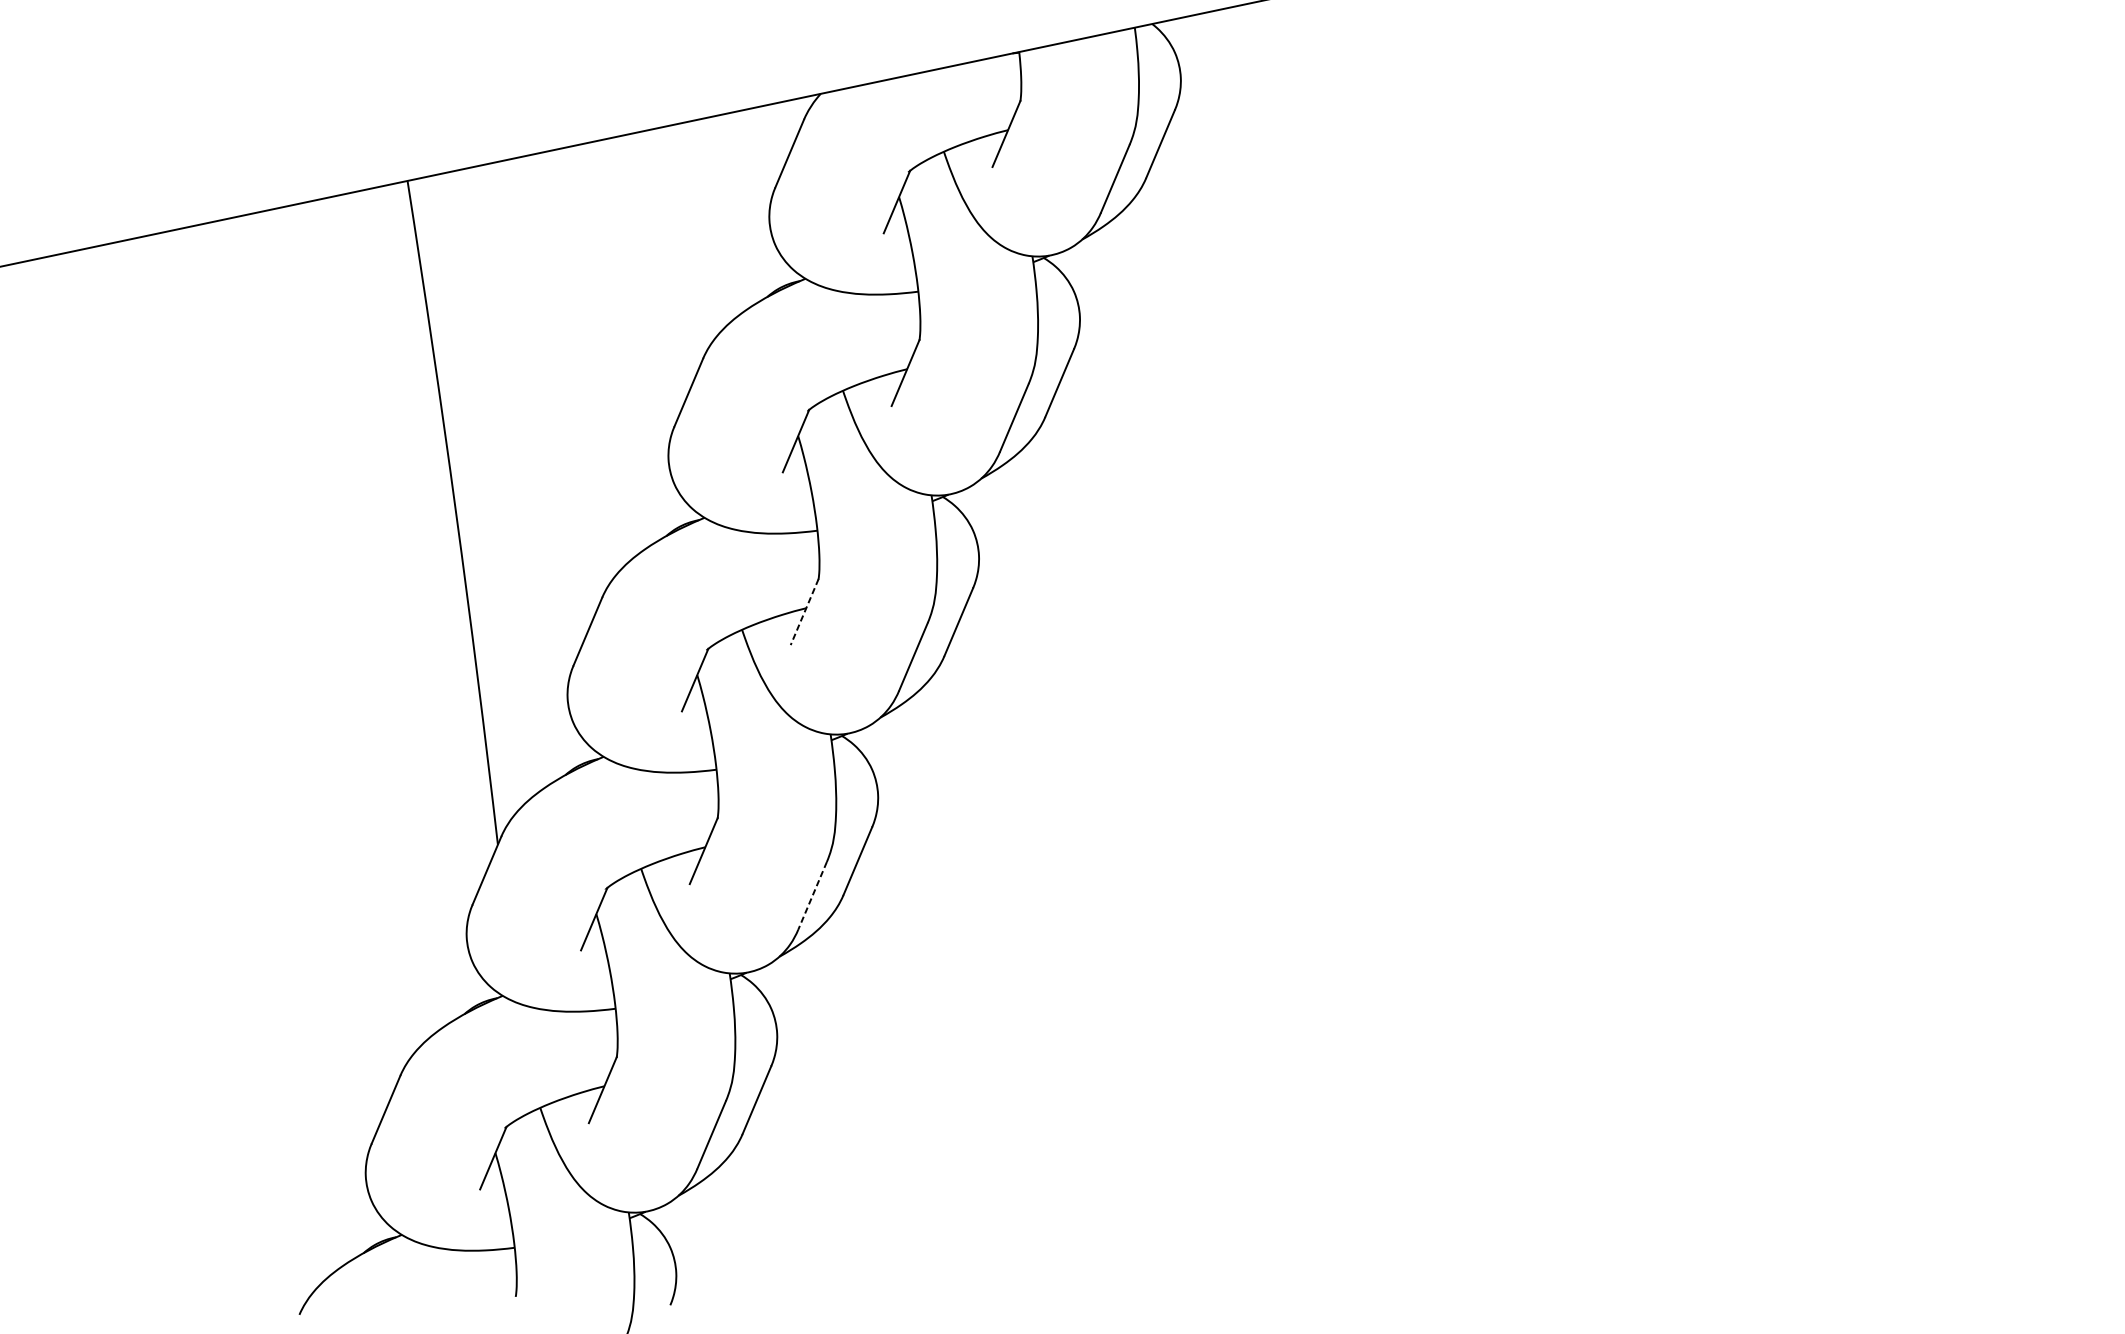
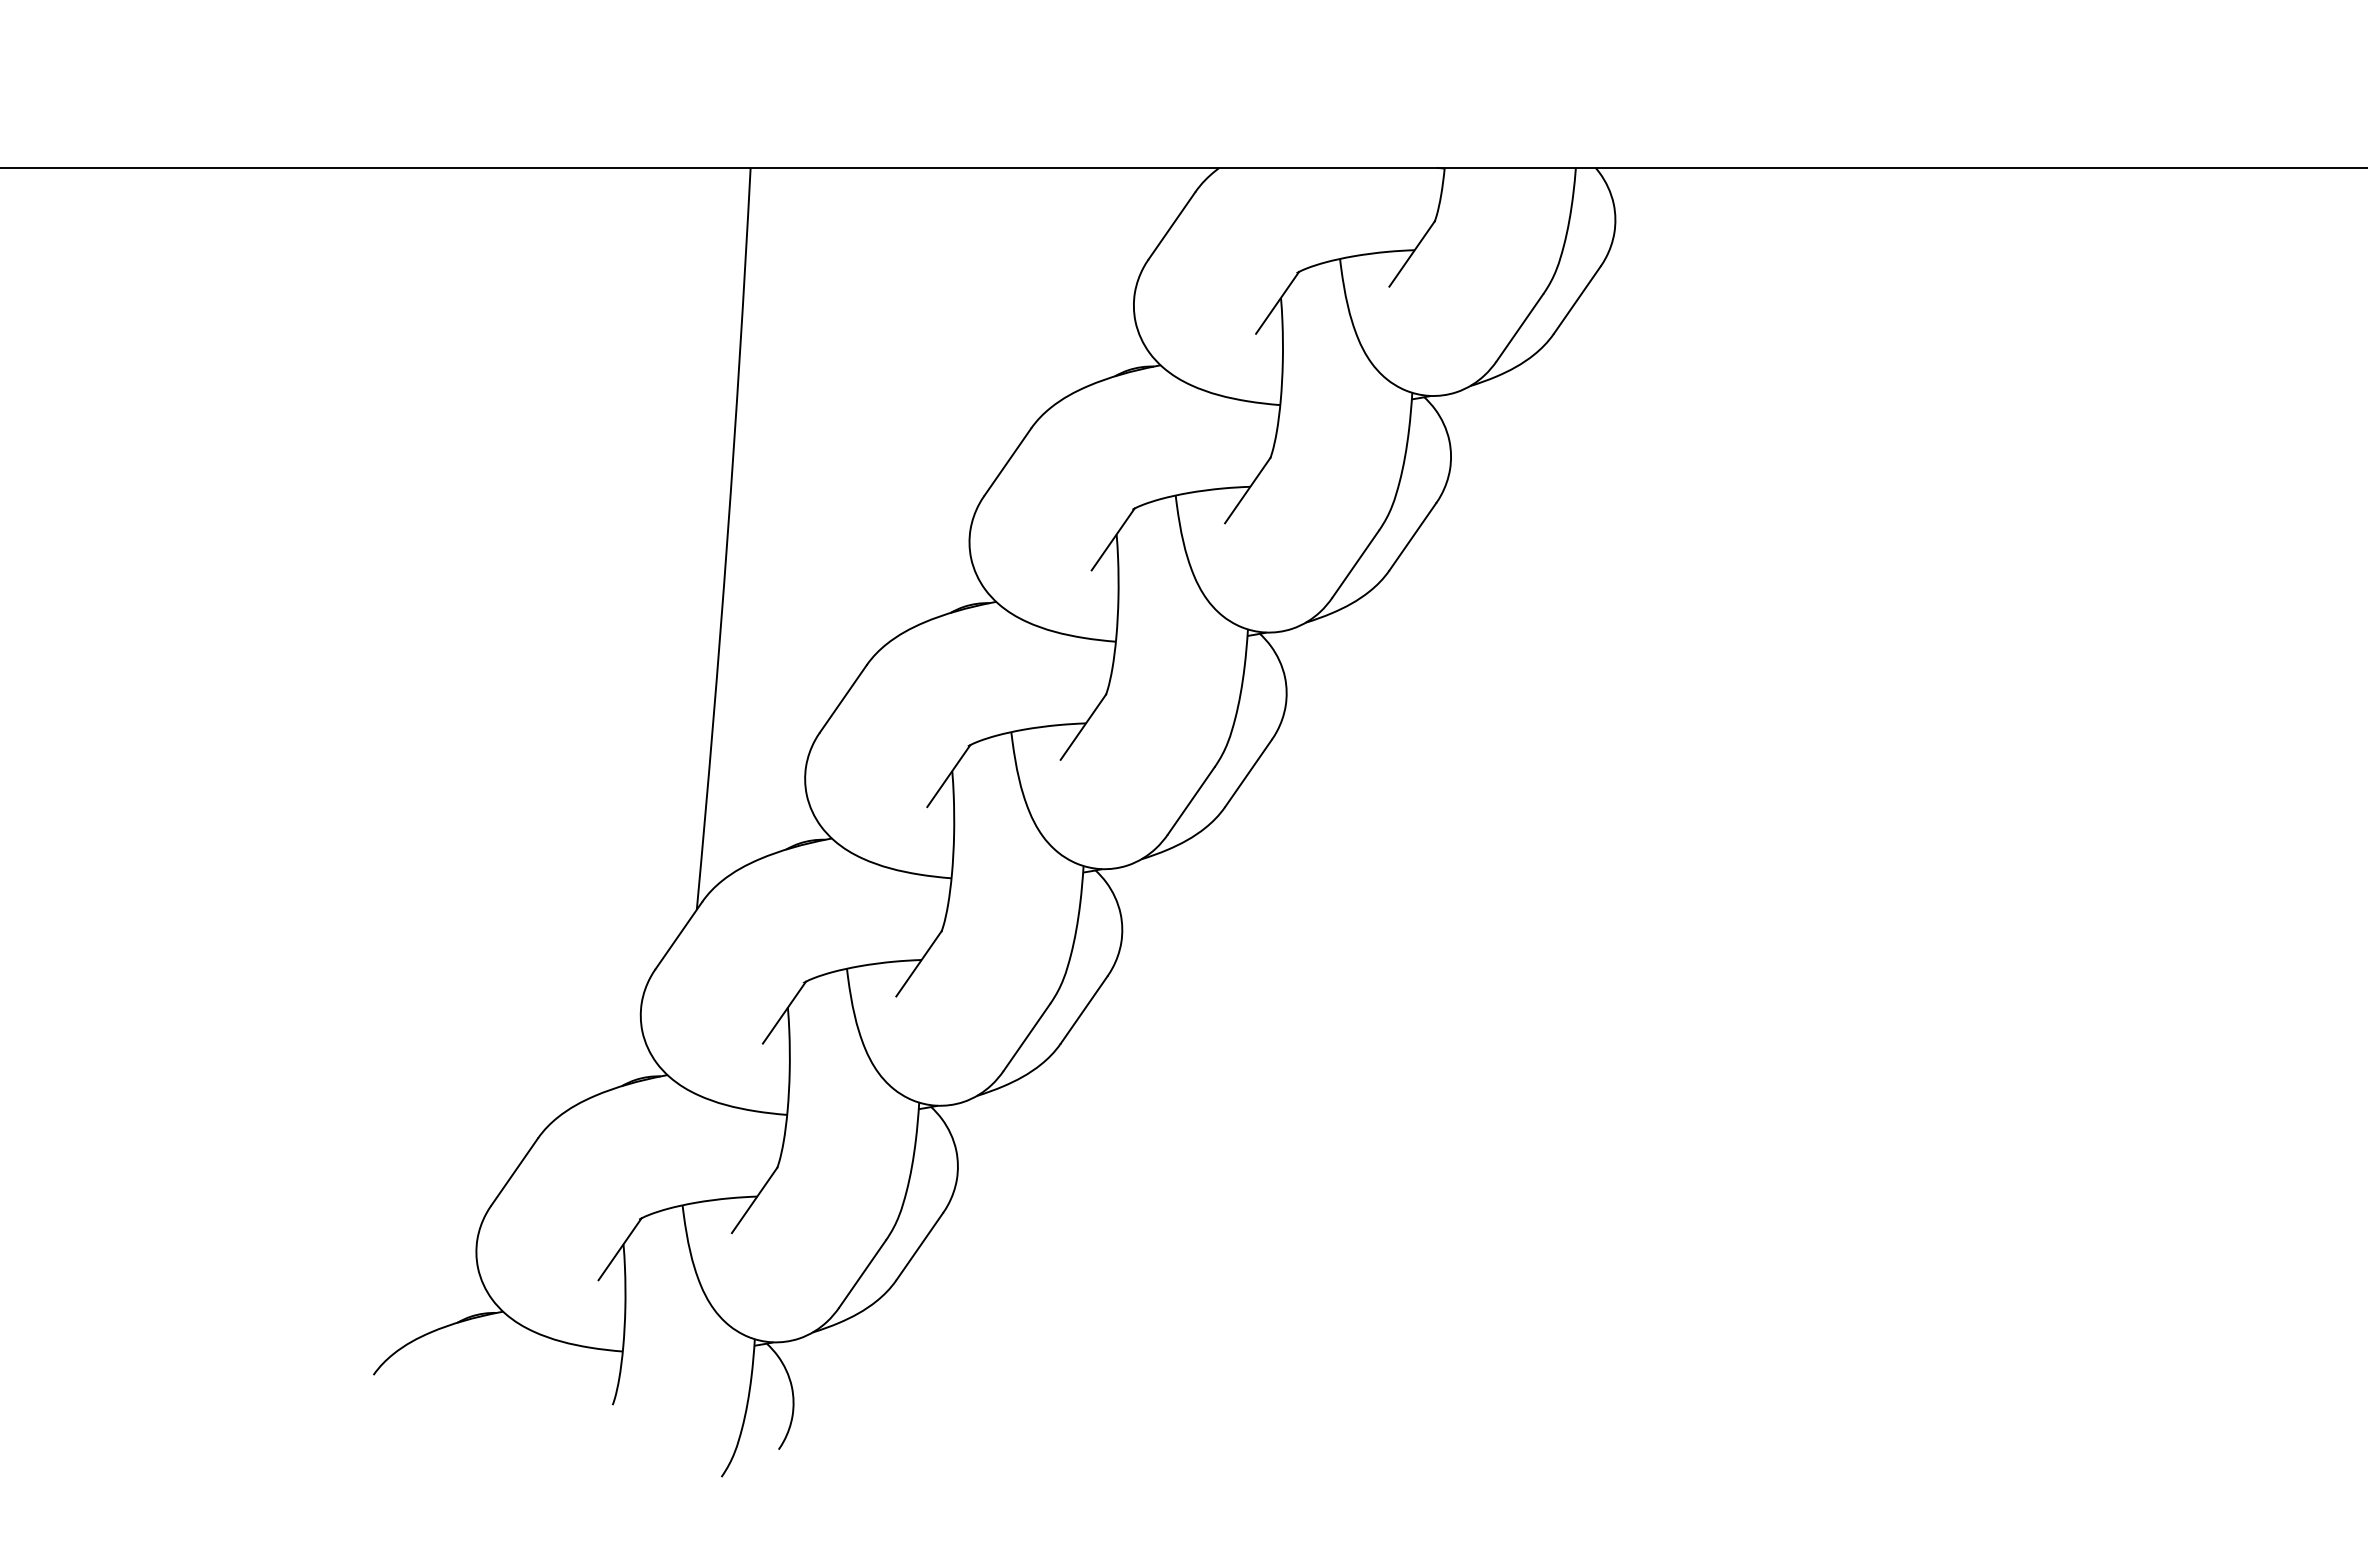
line: (804, 612) -> (1083, 727), dashed -> solid
line: (812, 896) -> (1026, 1037), dashed -> solid

